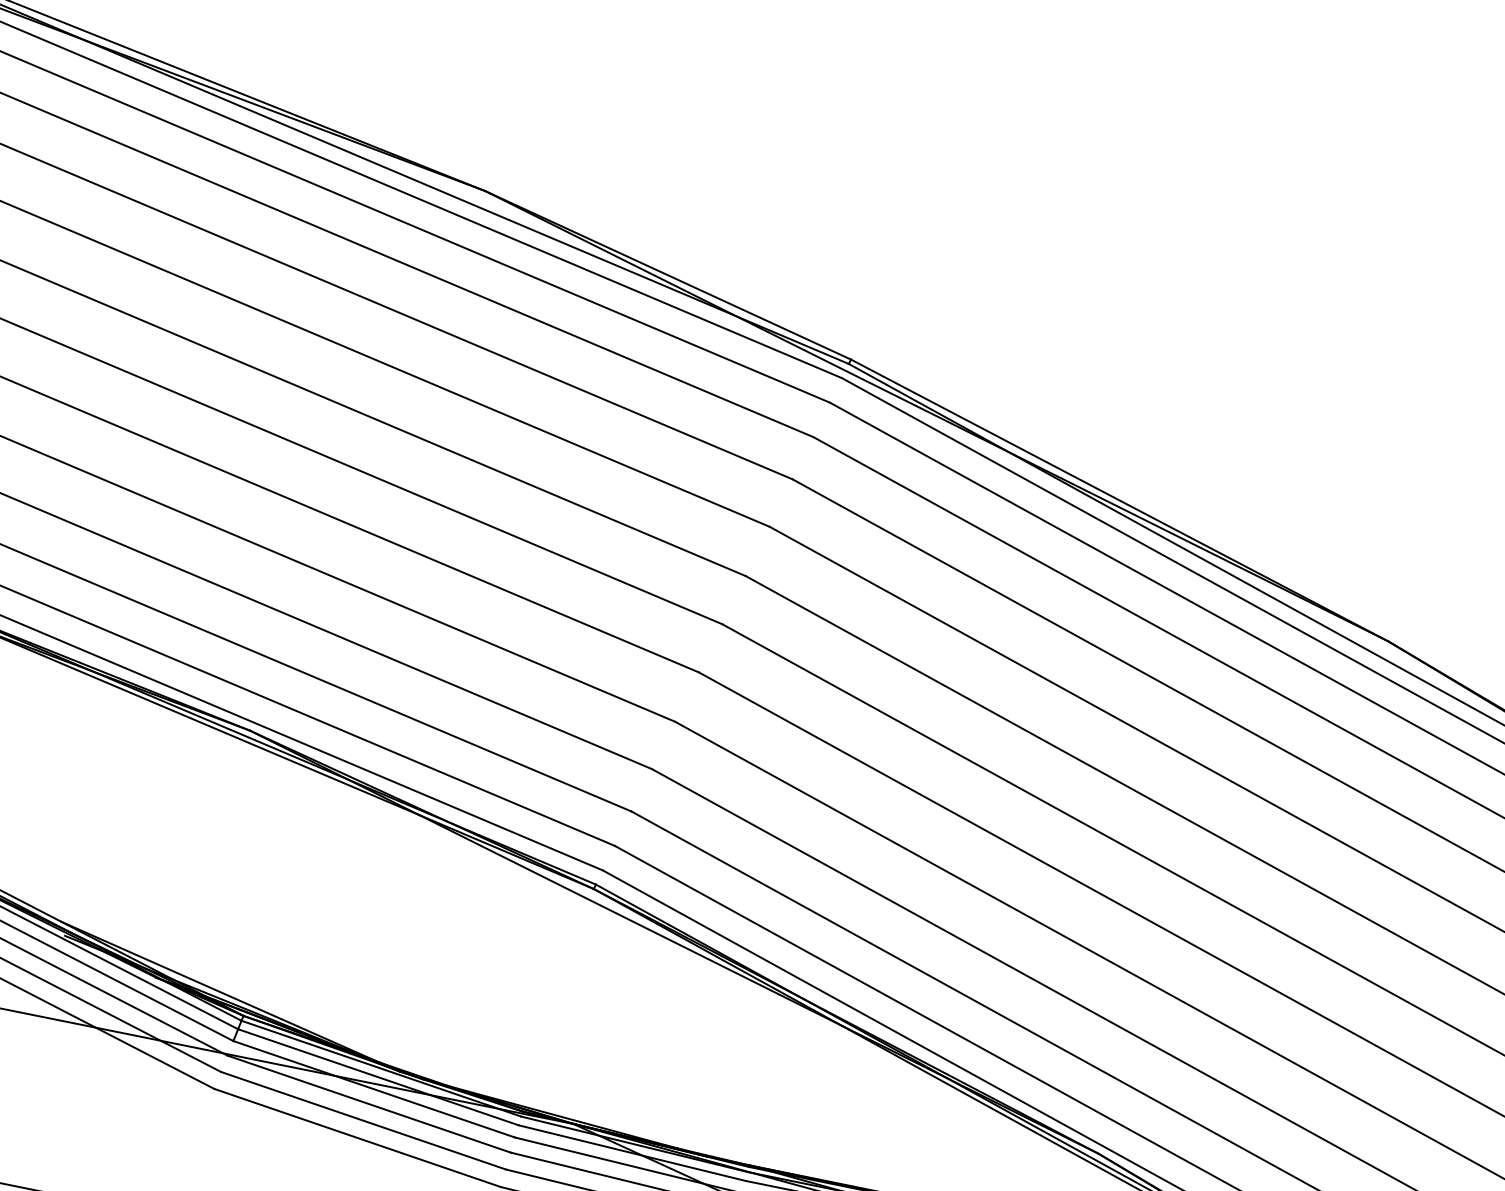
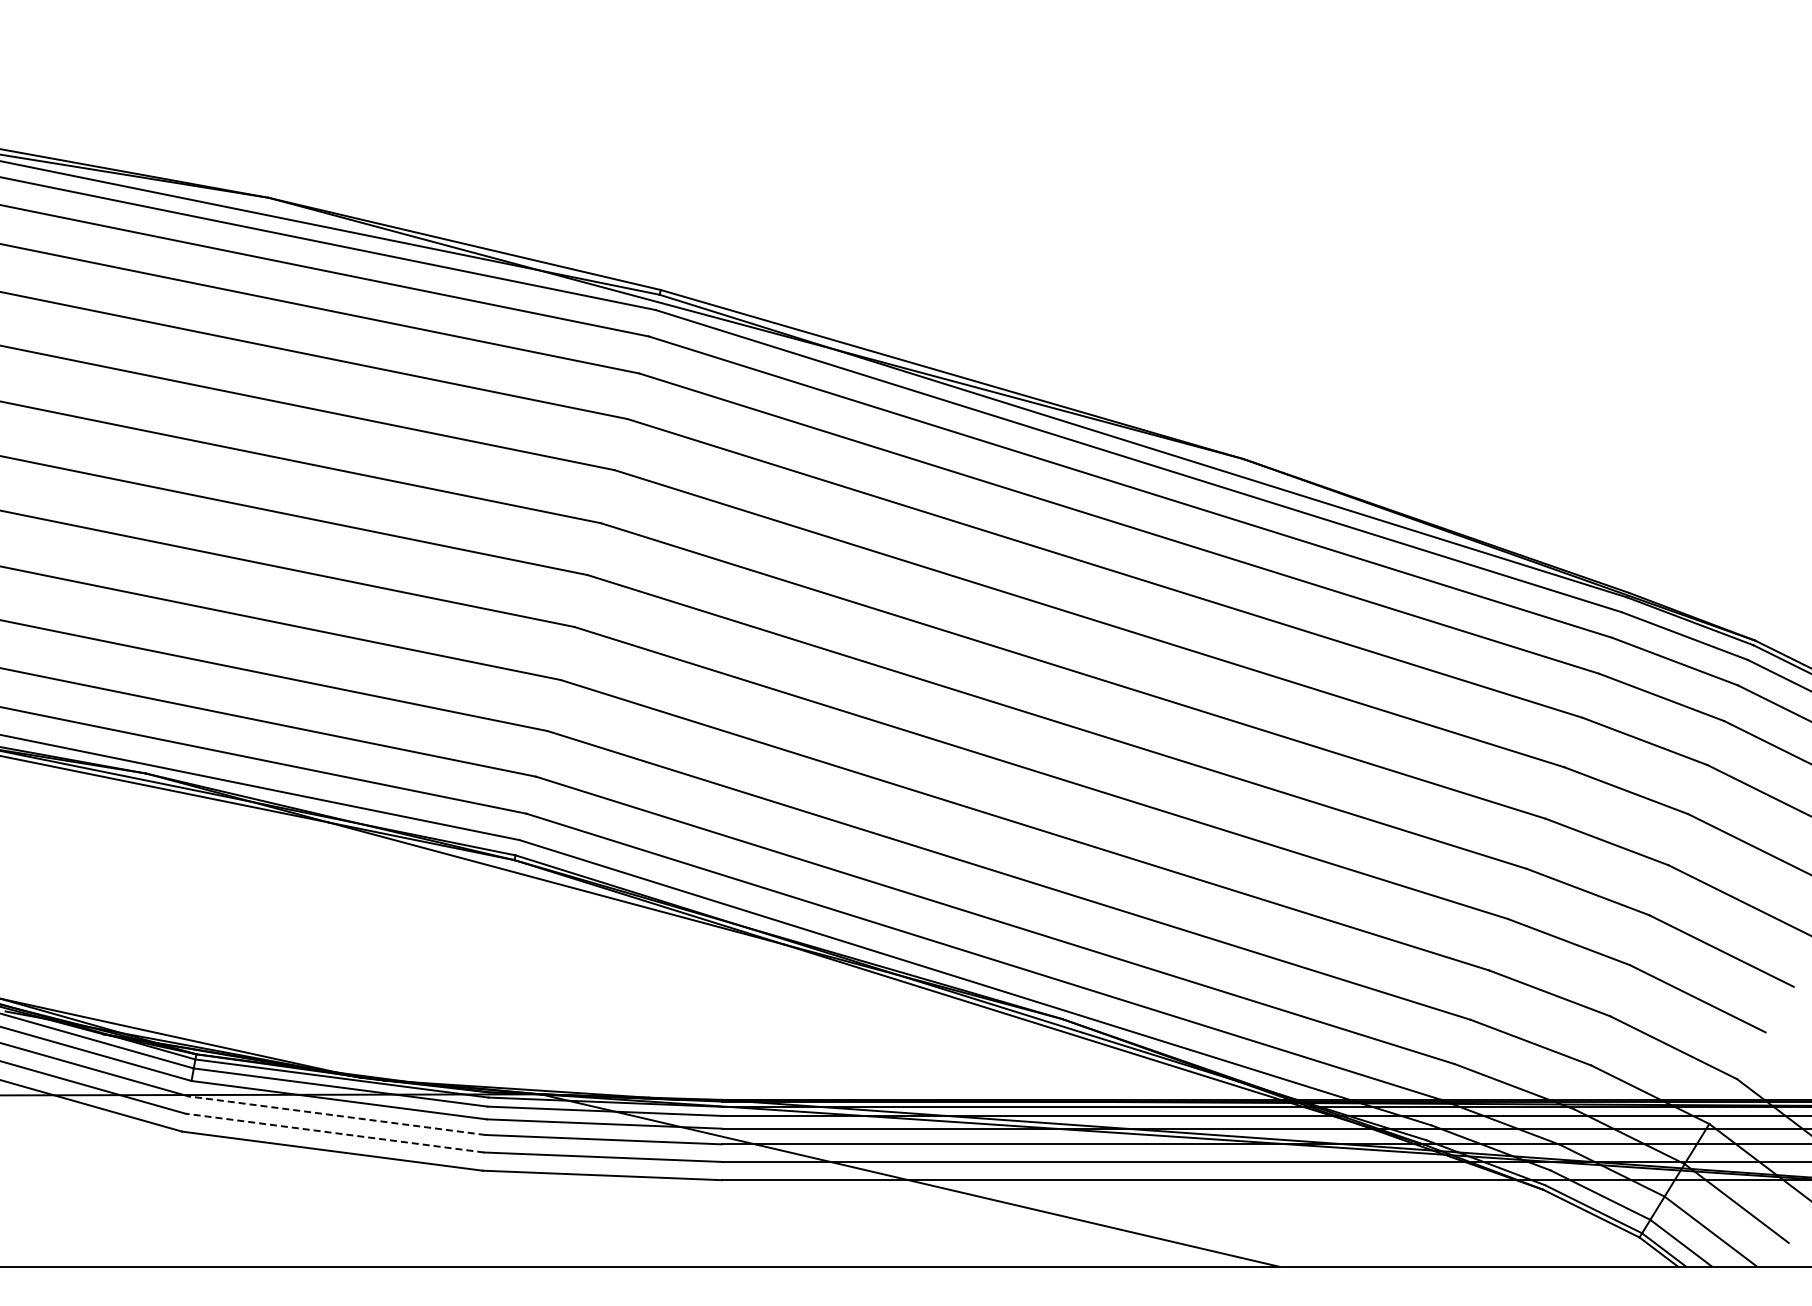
line: (369, 1103) -> (337, 1115), solid -> dashed
line: (363, 1121) -> (334, 1133), solid -> dashed

